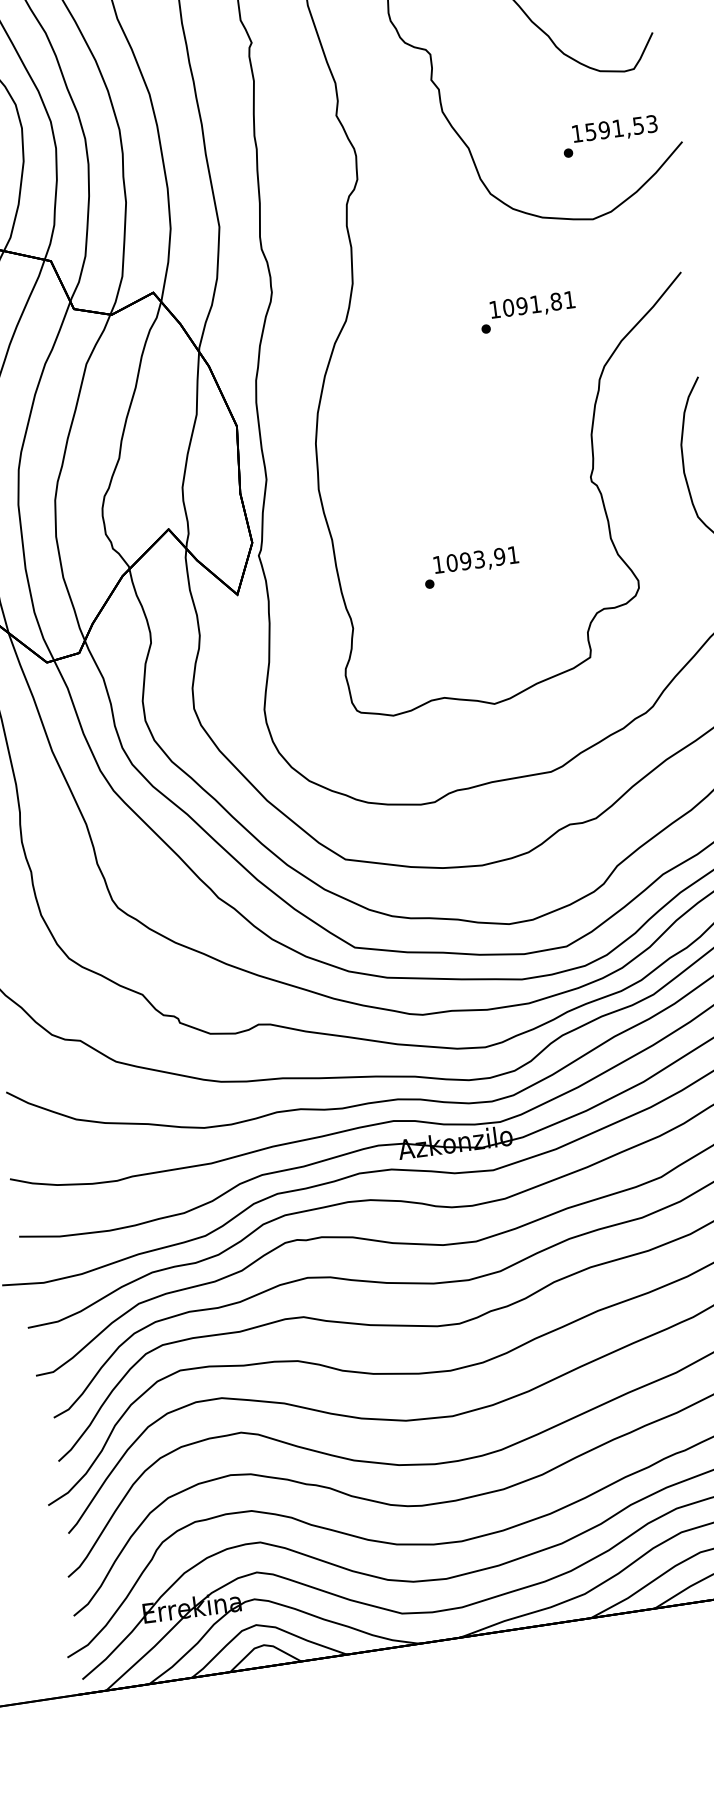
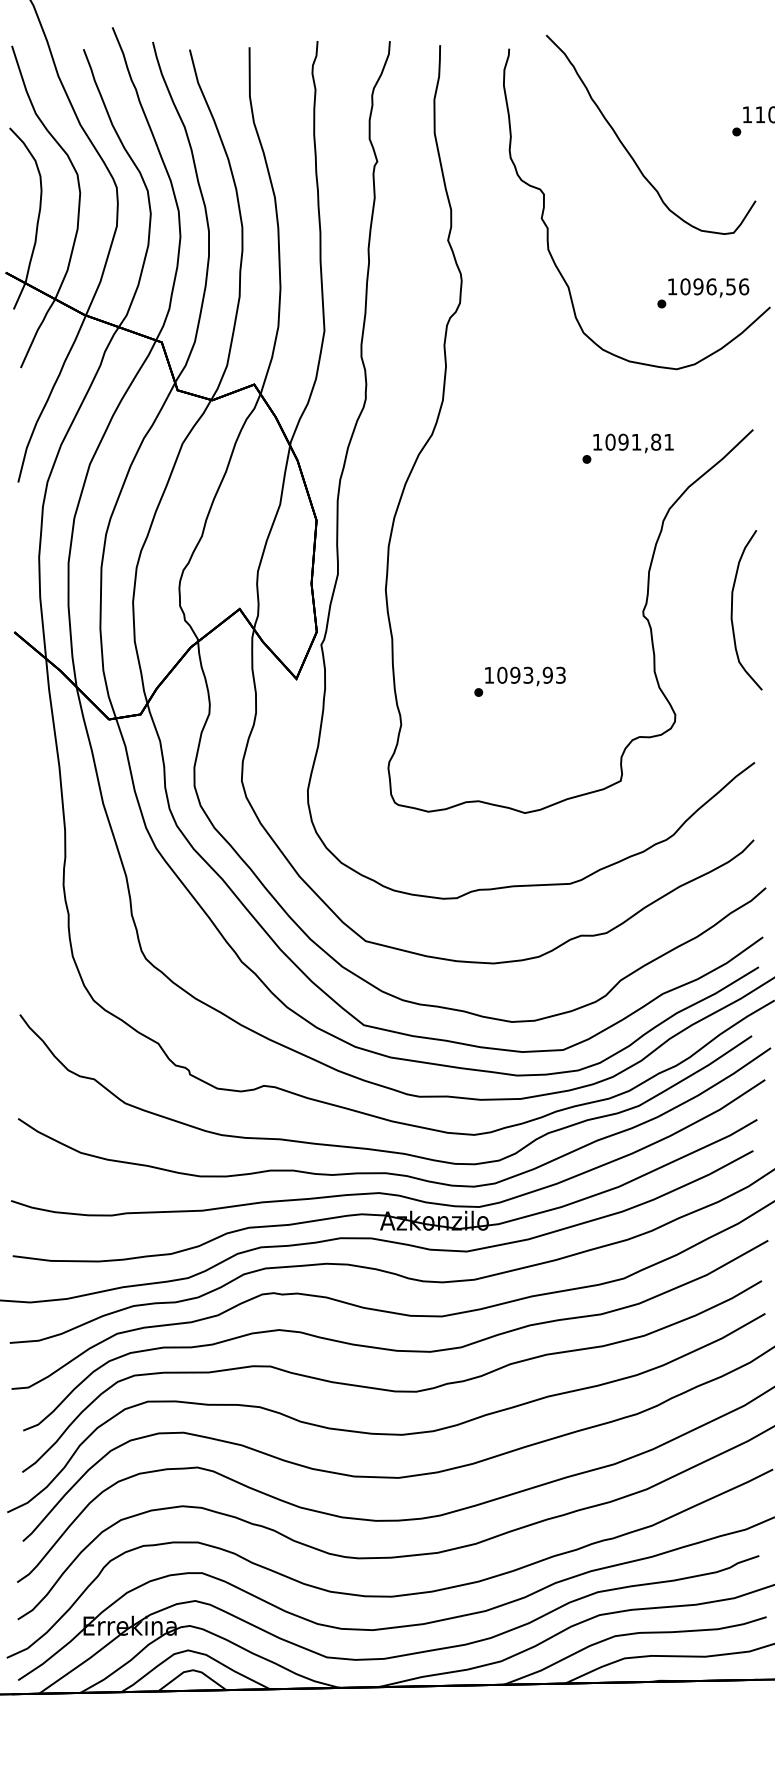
text: (621, 127) -> (714, 286), 1591,53 -> 1096,56
text: (527, 312) -> (627, 448), moved
text: (512, 554) -> (560, 674), 1093,91 -> 1093,93

